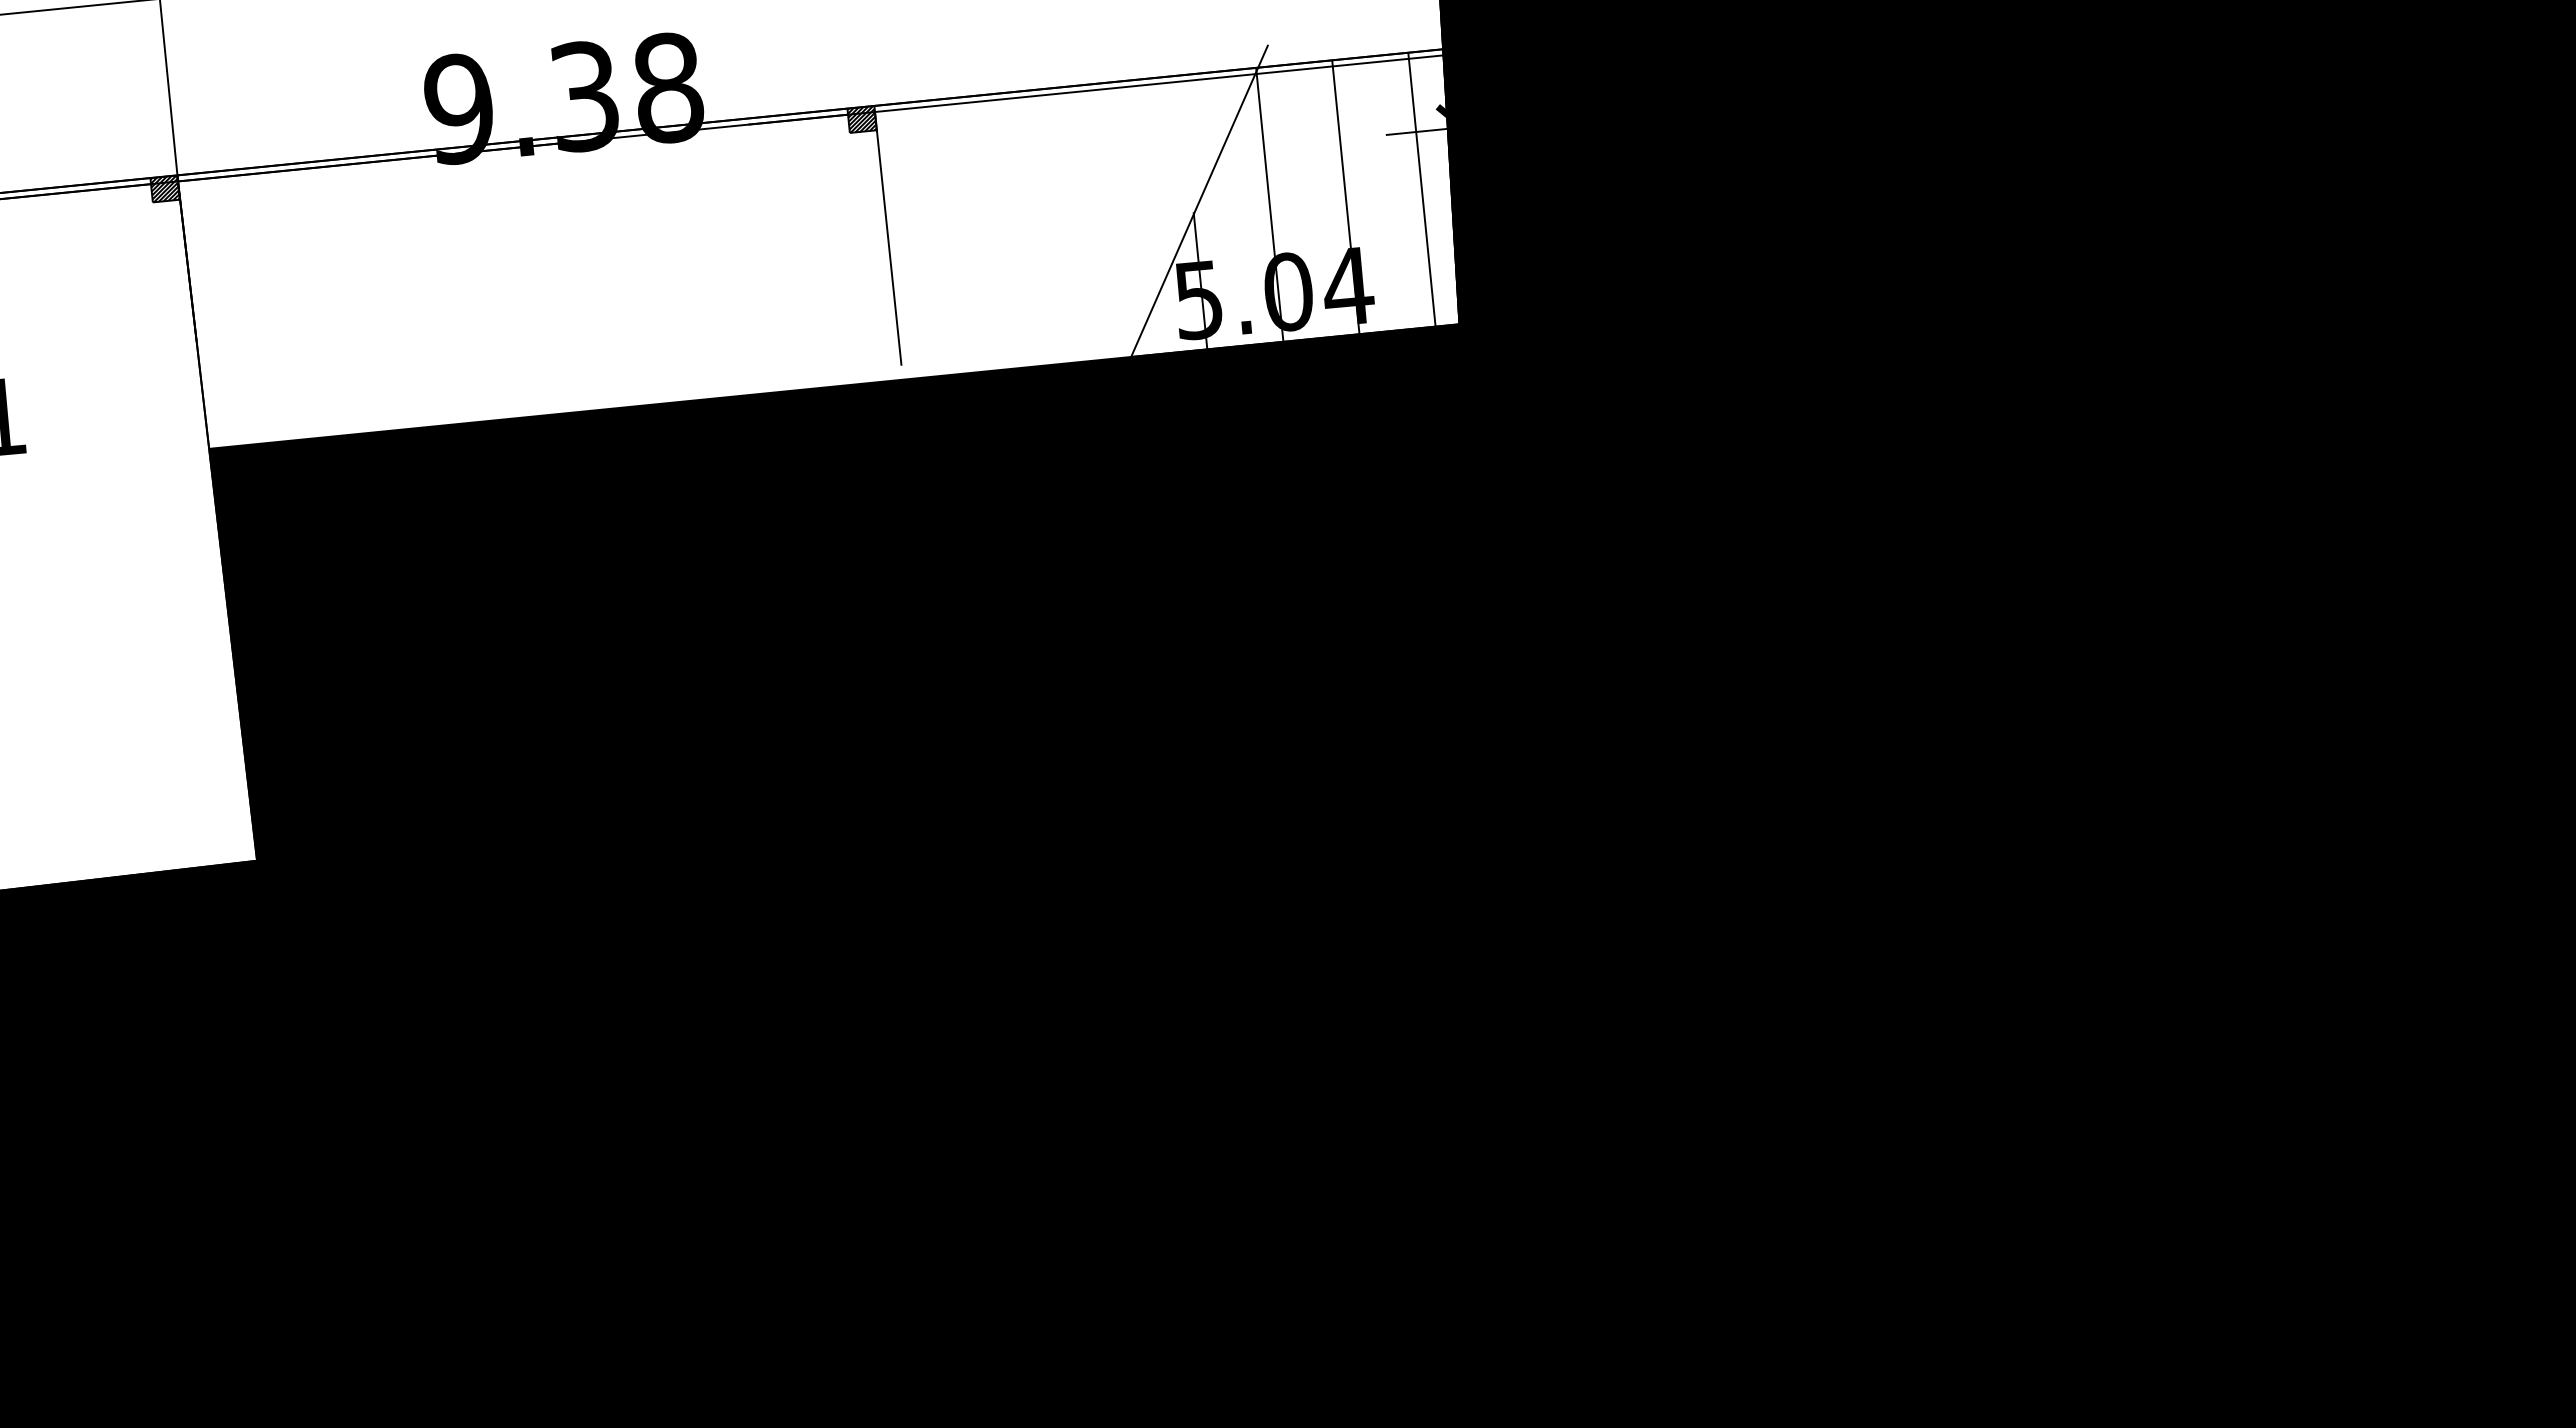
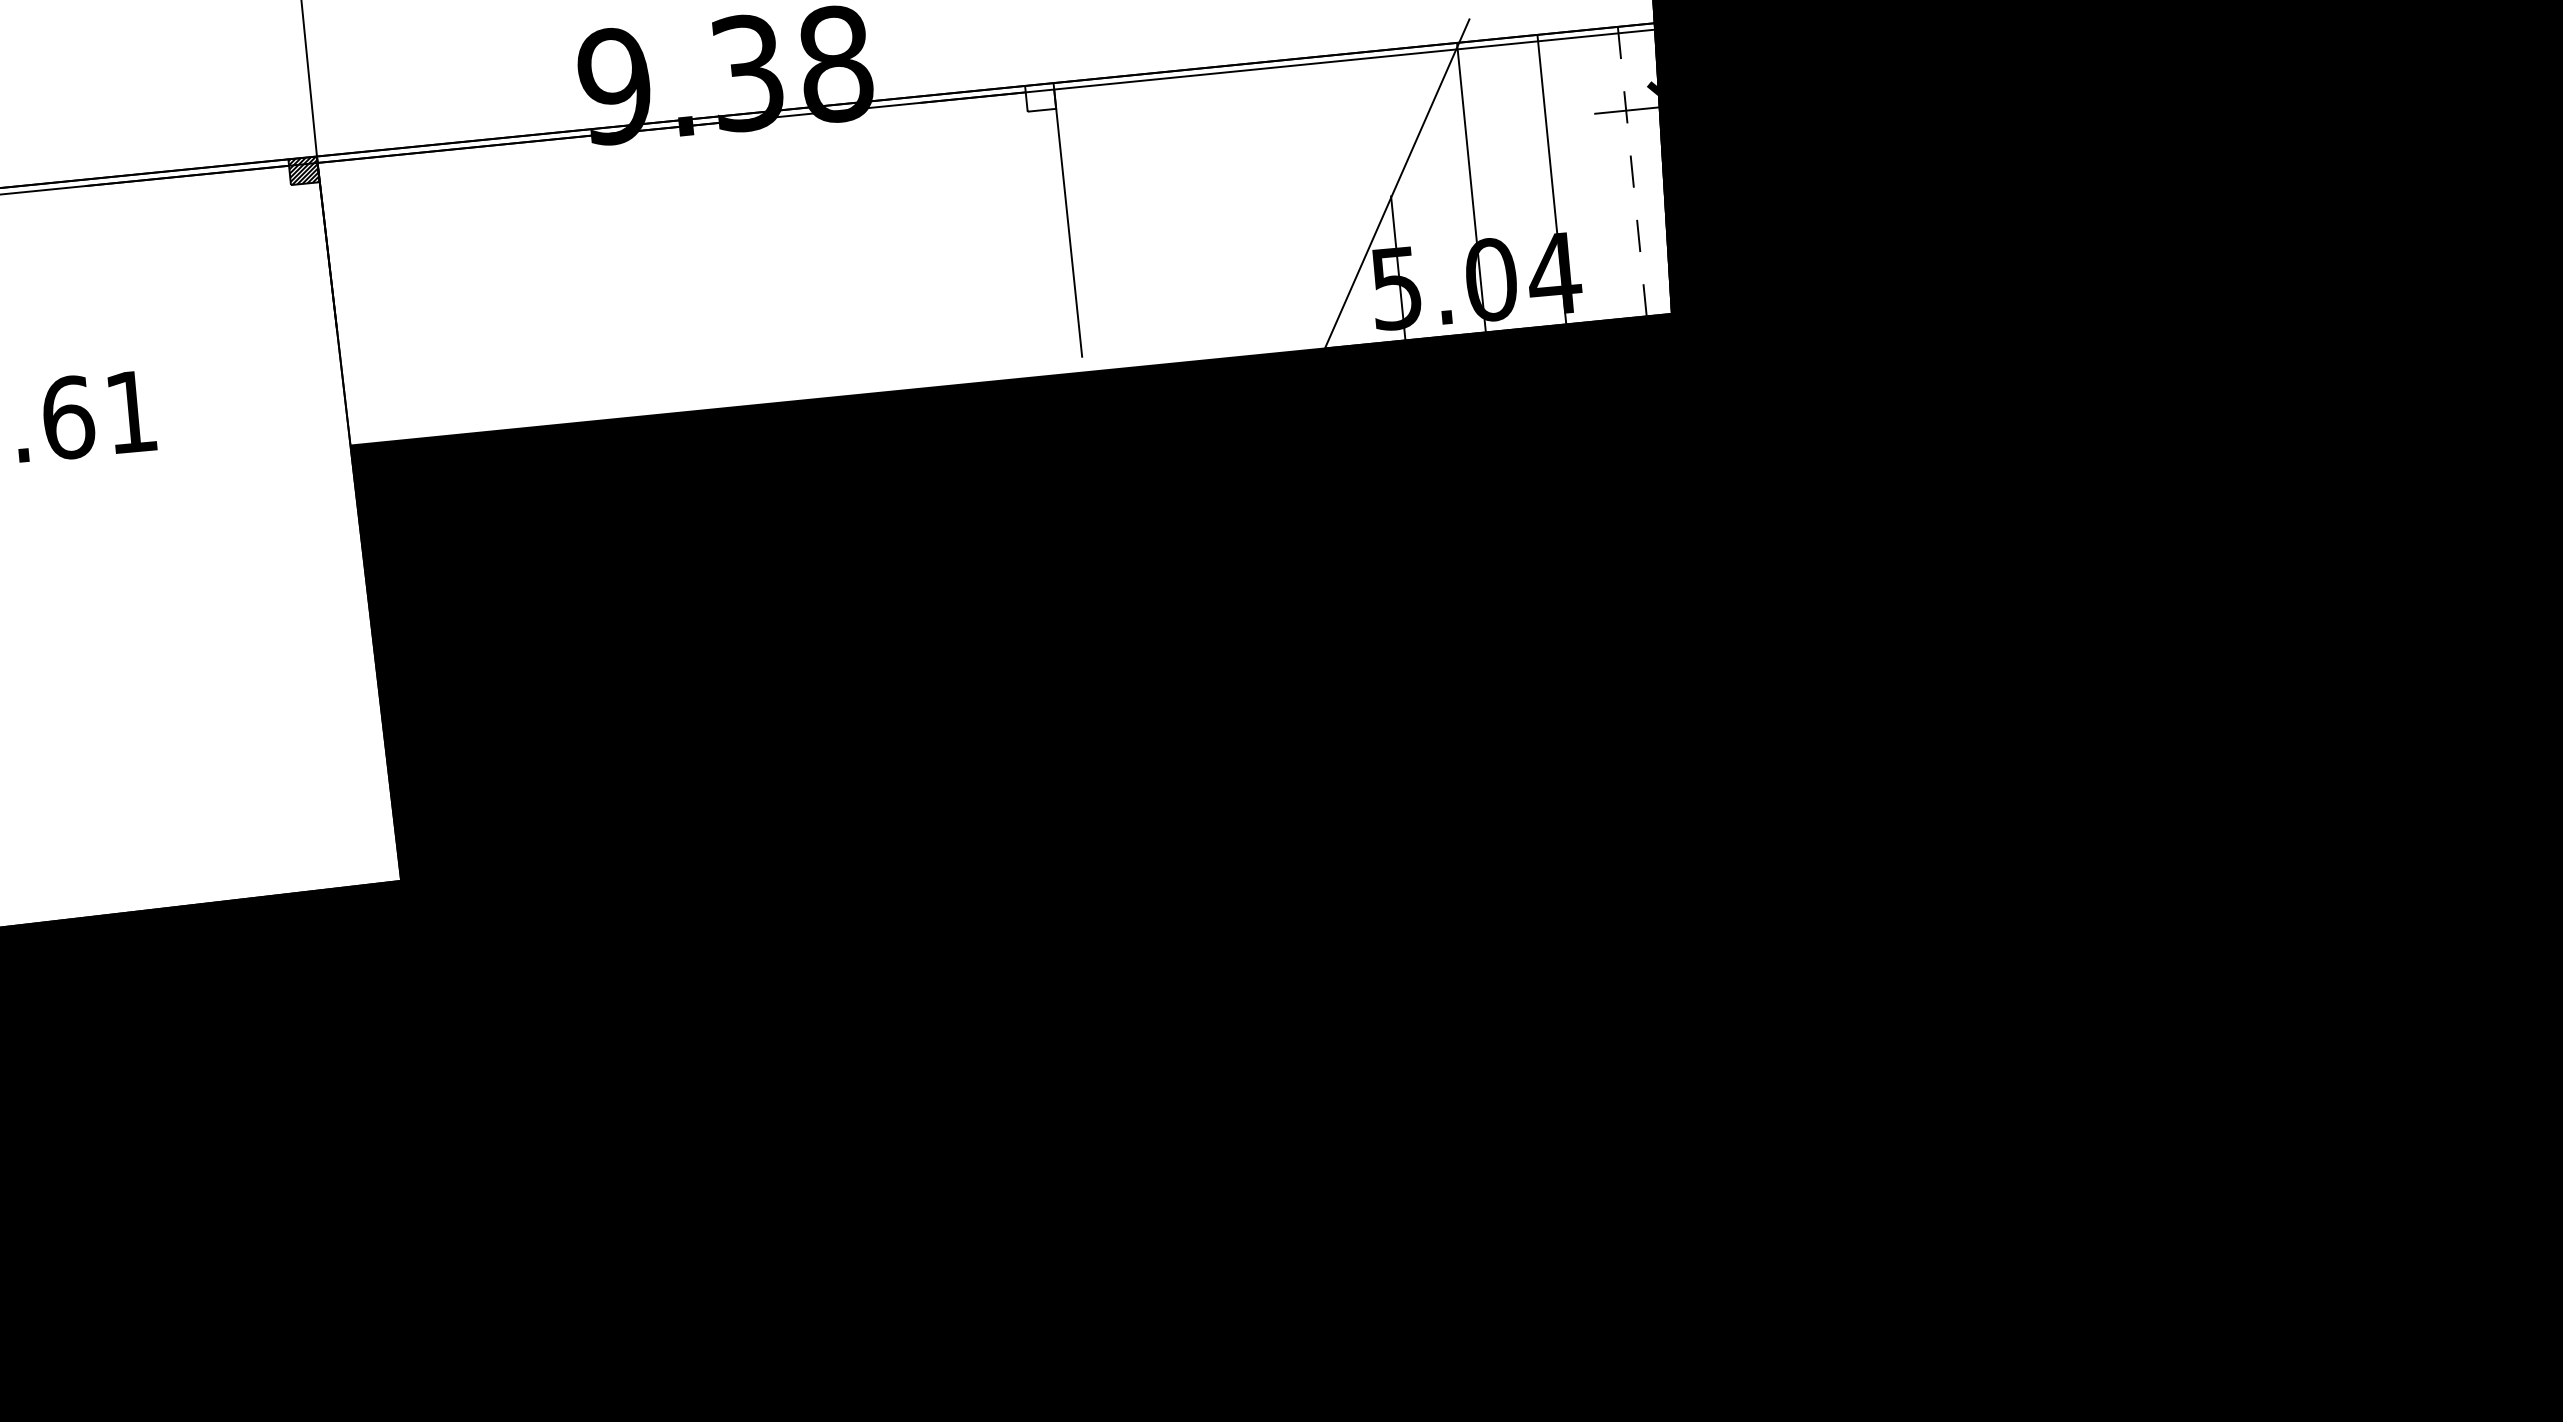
hatch: (861, 119) -> (1039, 97), removed
line: (1421, 189) -> (1631, 171), solid -> dashed

